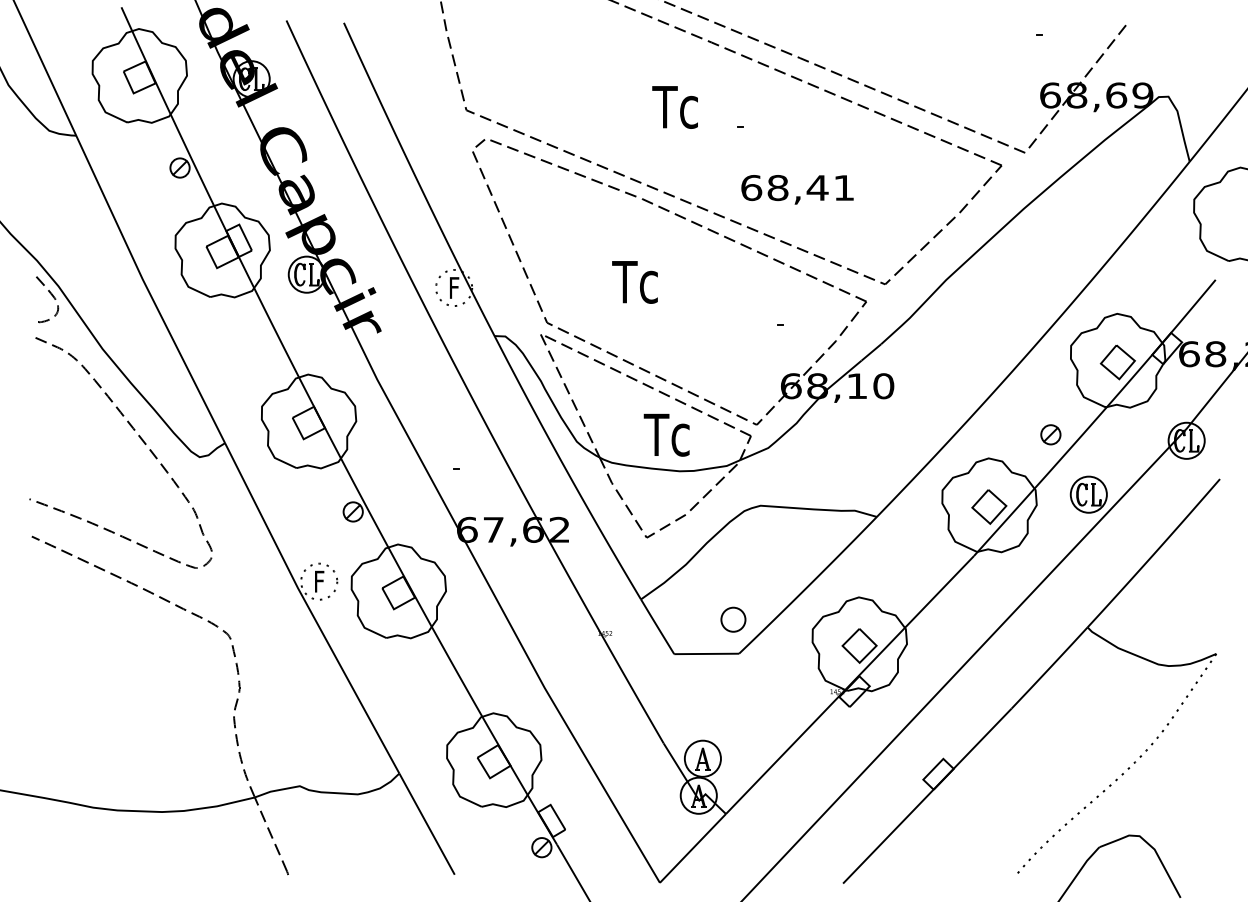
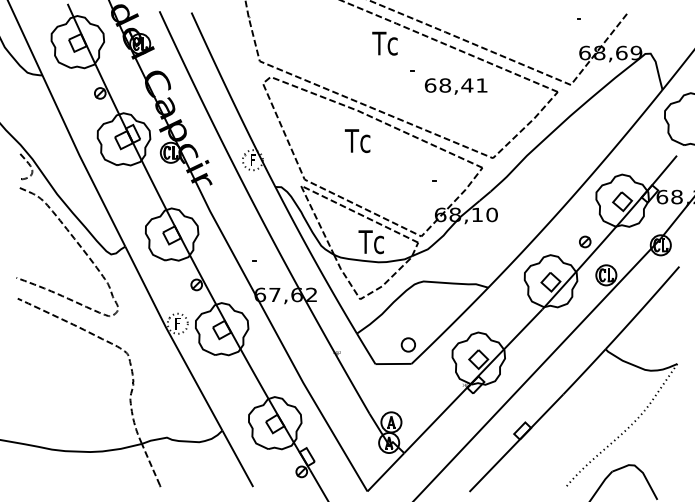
text: (674, 107) -> (384, 43), moved
text: (796, 189) -> (455, 86), moved
text: (634, 283) -> (357, 141), moved

